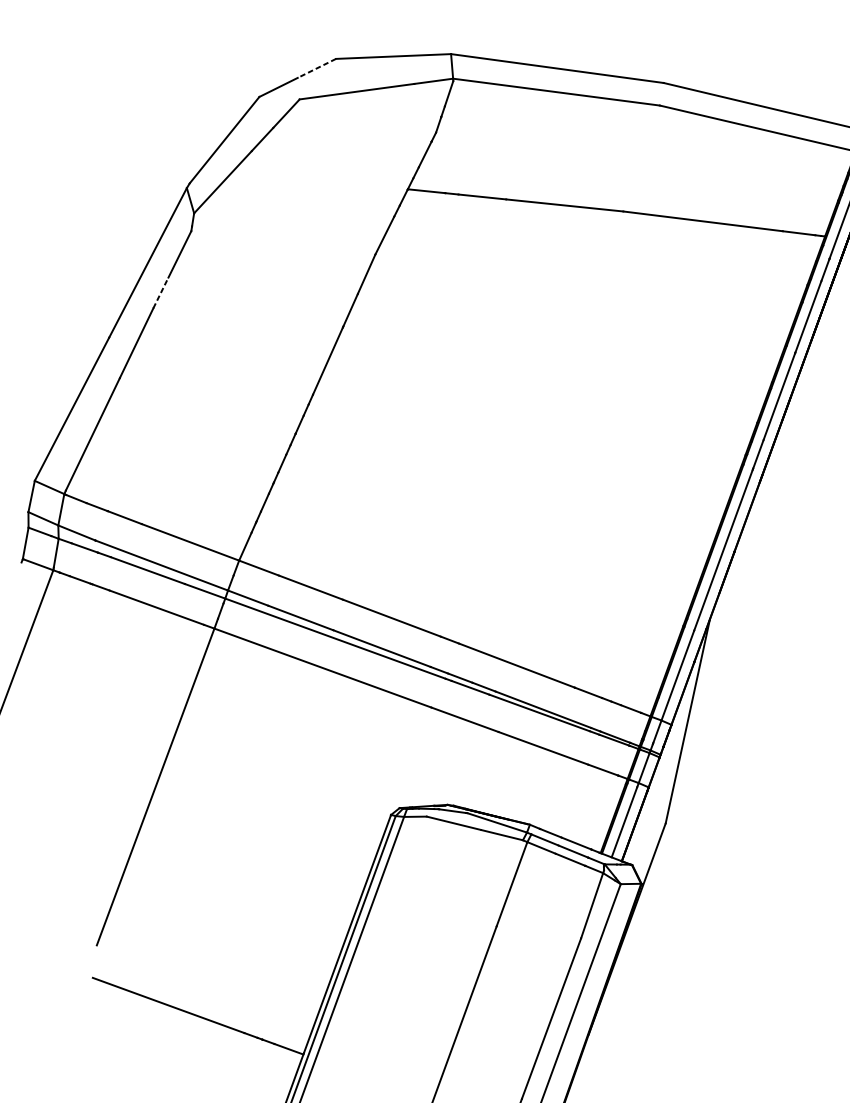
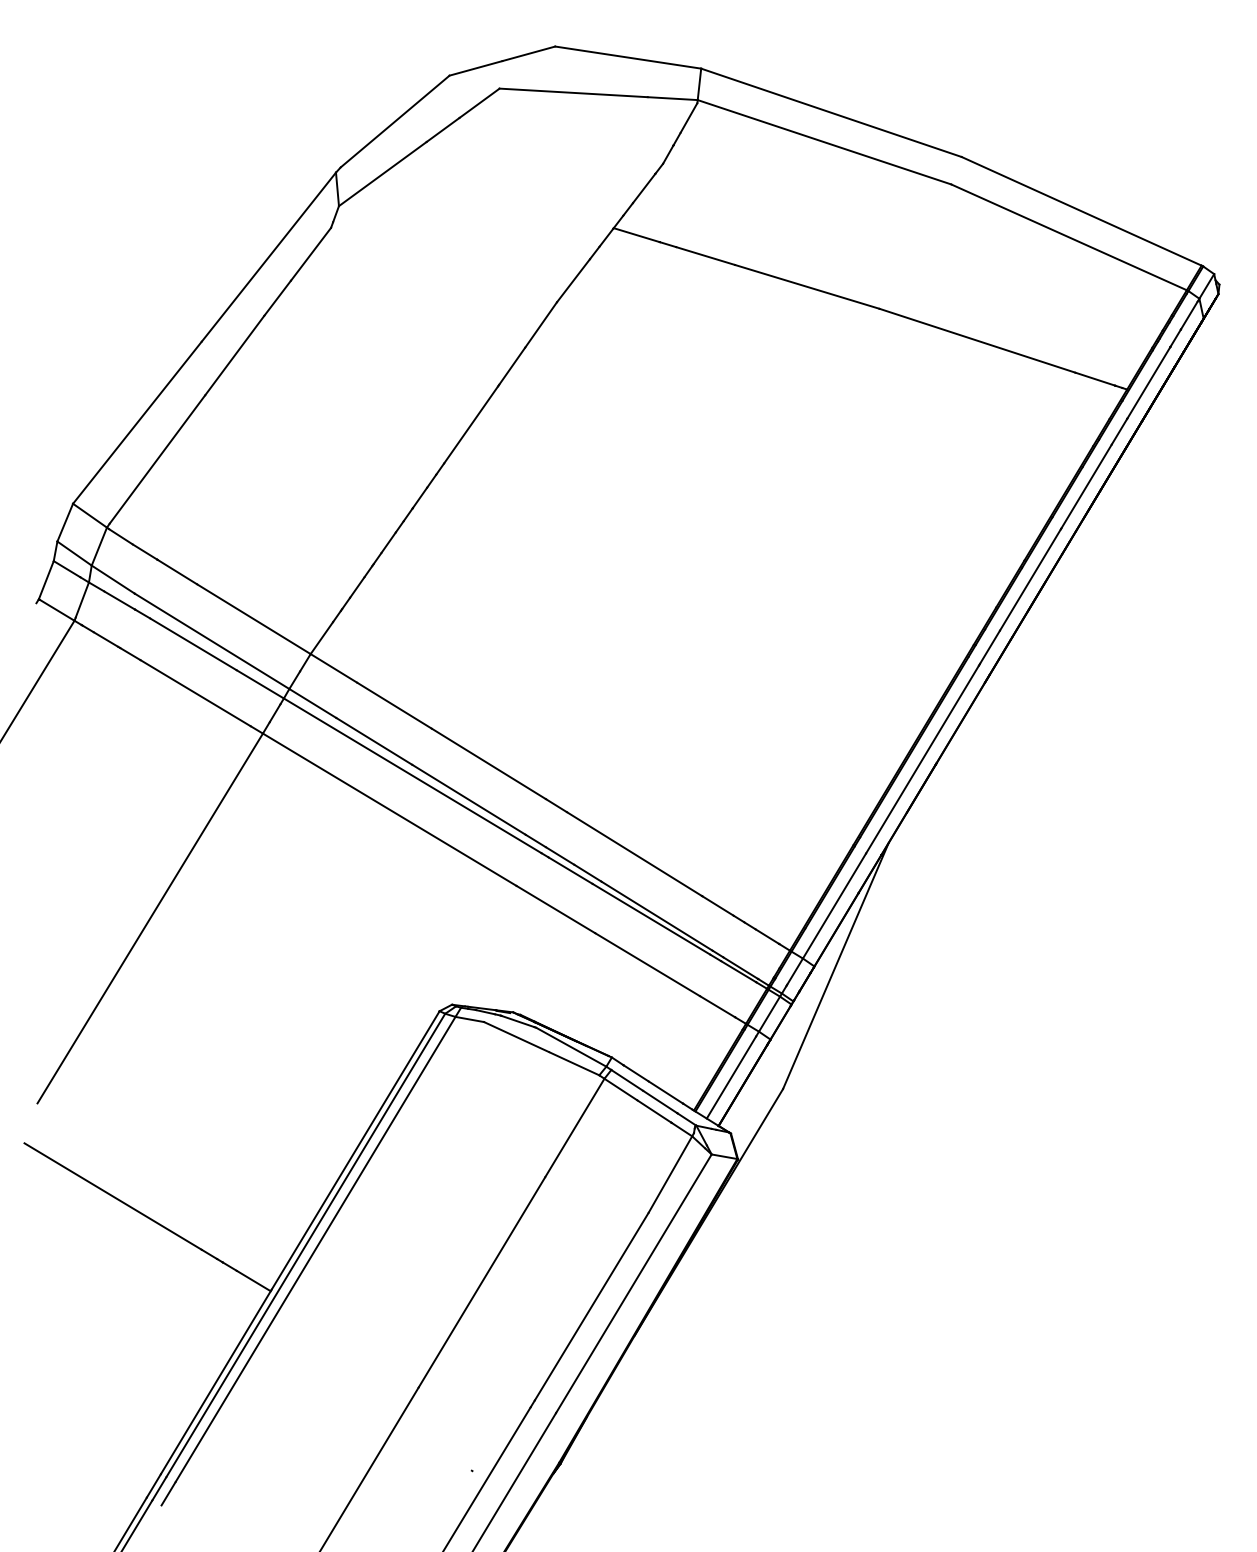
line: (316, 68) -> (528, 53), dashed -> solid
line: (160, 293) -> (277, 298), dashed -> solid

